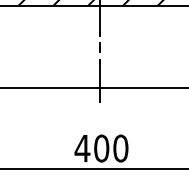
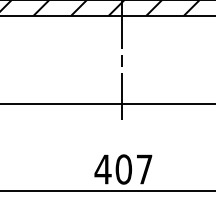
text: (120, 148) -> (144, 169), 400 -> 407

